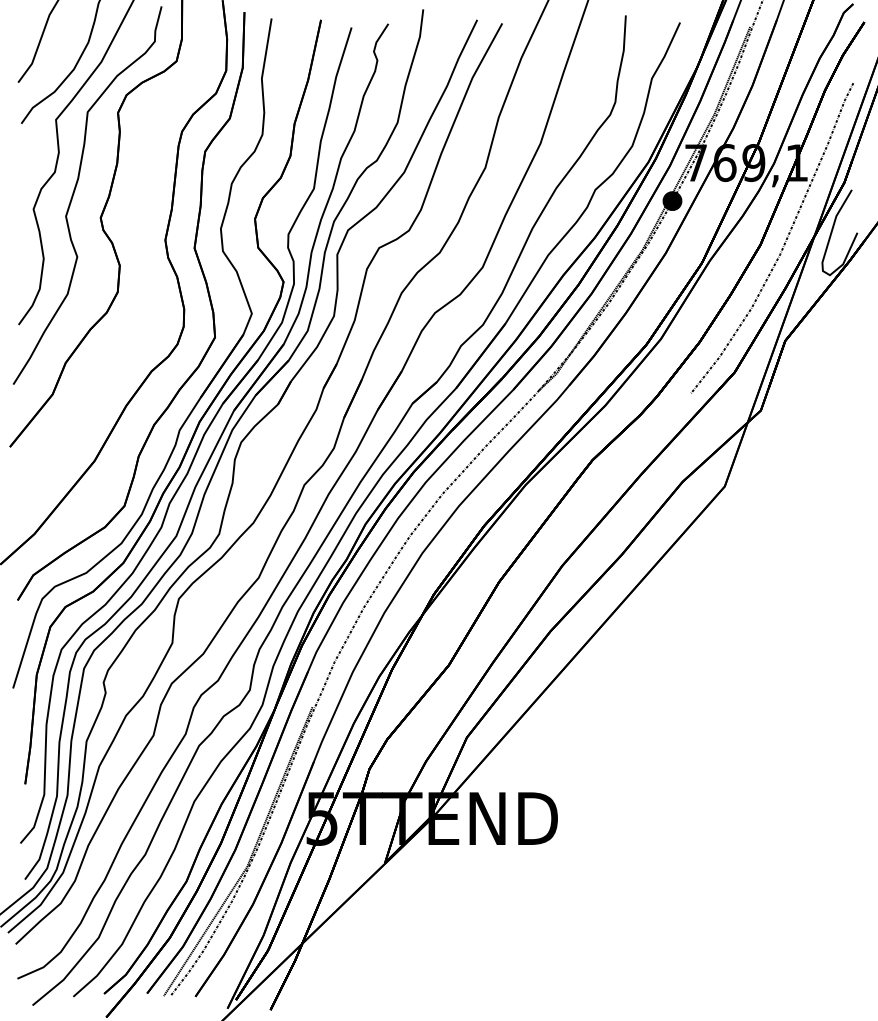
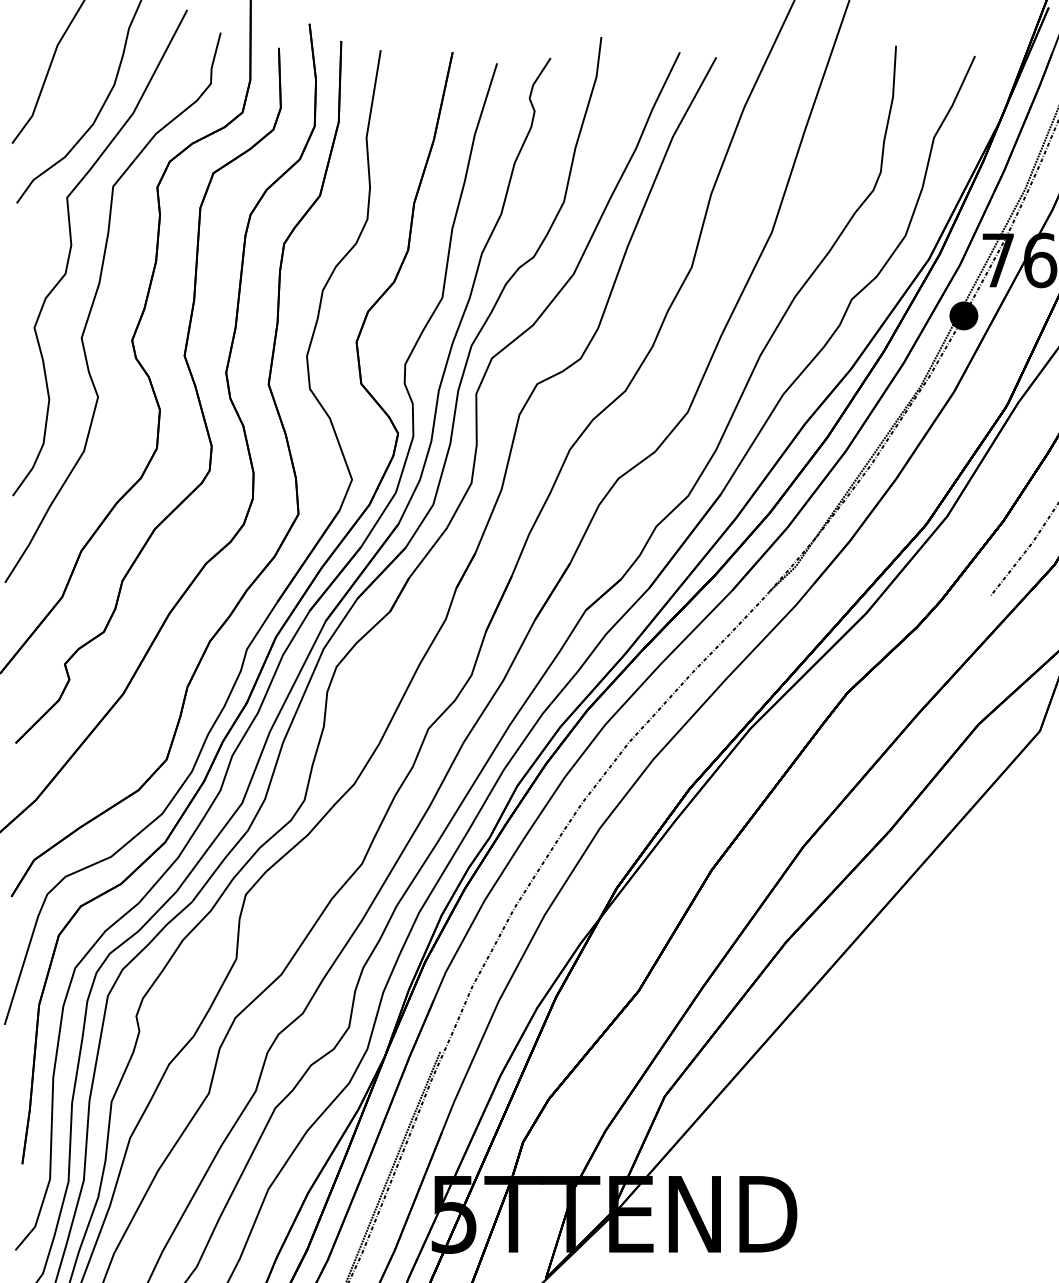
part: (141, 245) -> (191, 380), added

